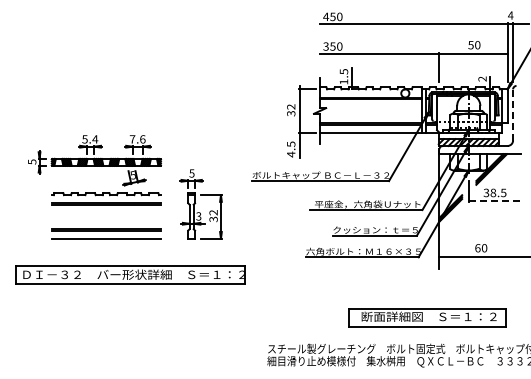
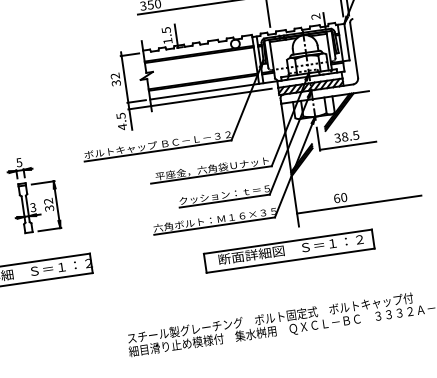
line: (513, 114) -> (354, 49), dashed -> solid
line: (365, 139) -> (199, 99), added
line: (495, 201) -> (348, 145), dashed -> solid
part: (427, 317) -> (289, 250), moved

